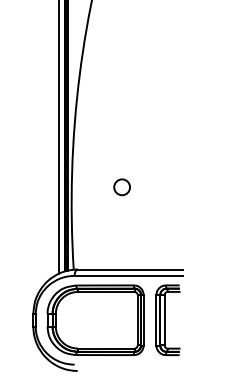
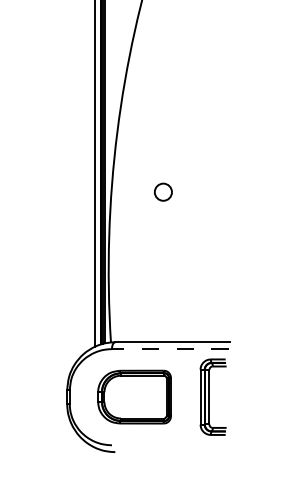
circle: (121, 186) -> (162, 191), moved
line: (127, 276) -> (169, 349), solid -> dashed
part: (95, 319) -> (134, 396), size x0.7

